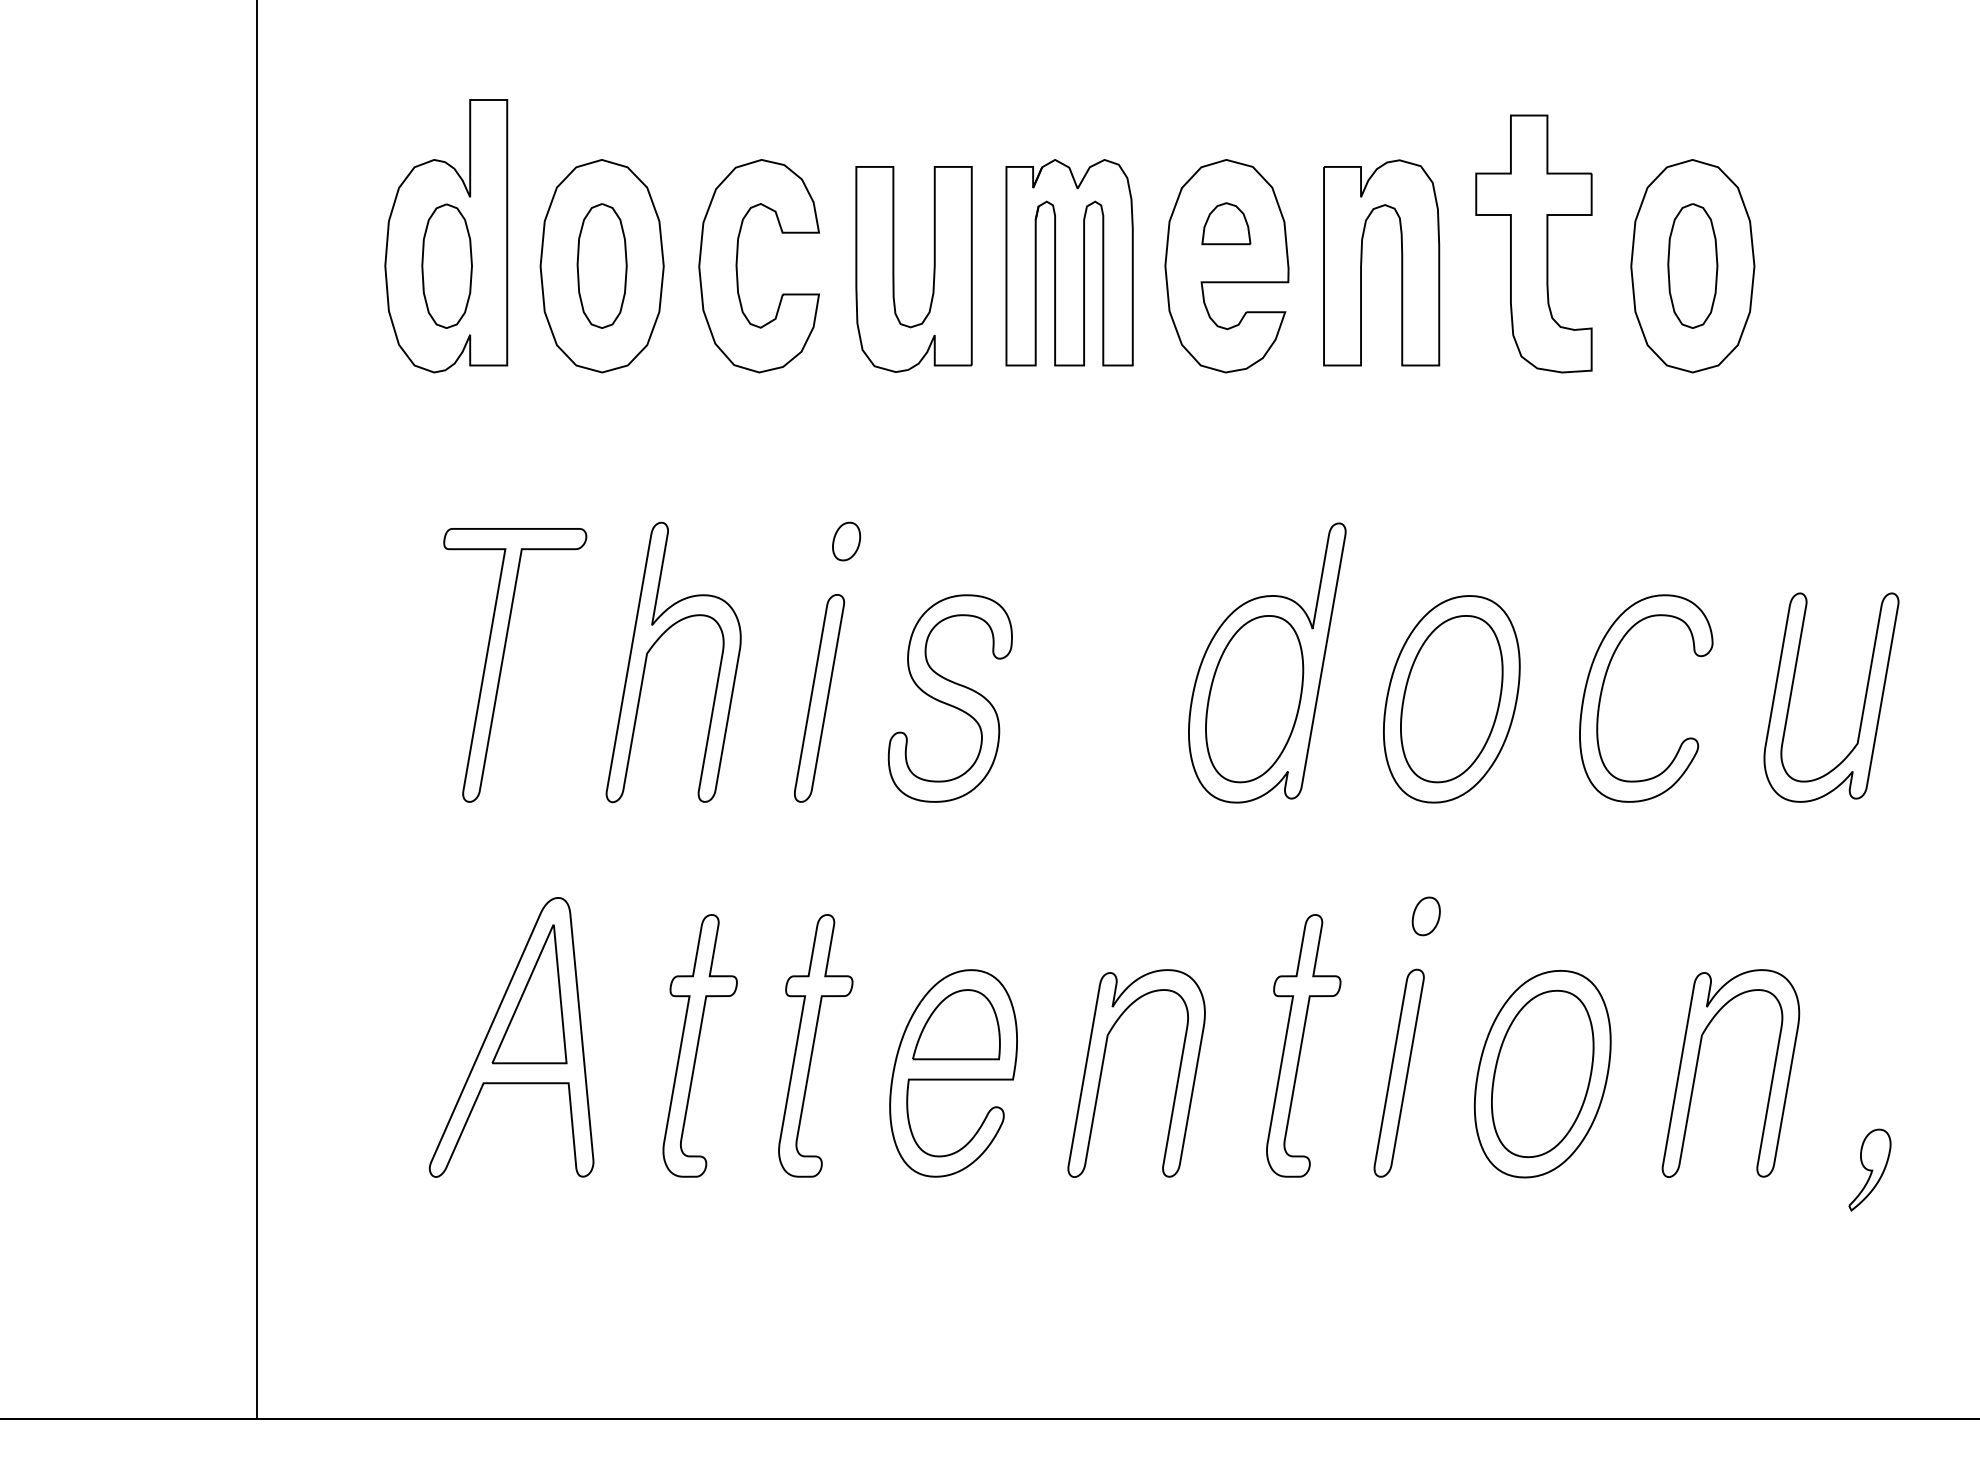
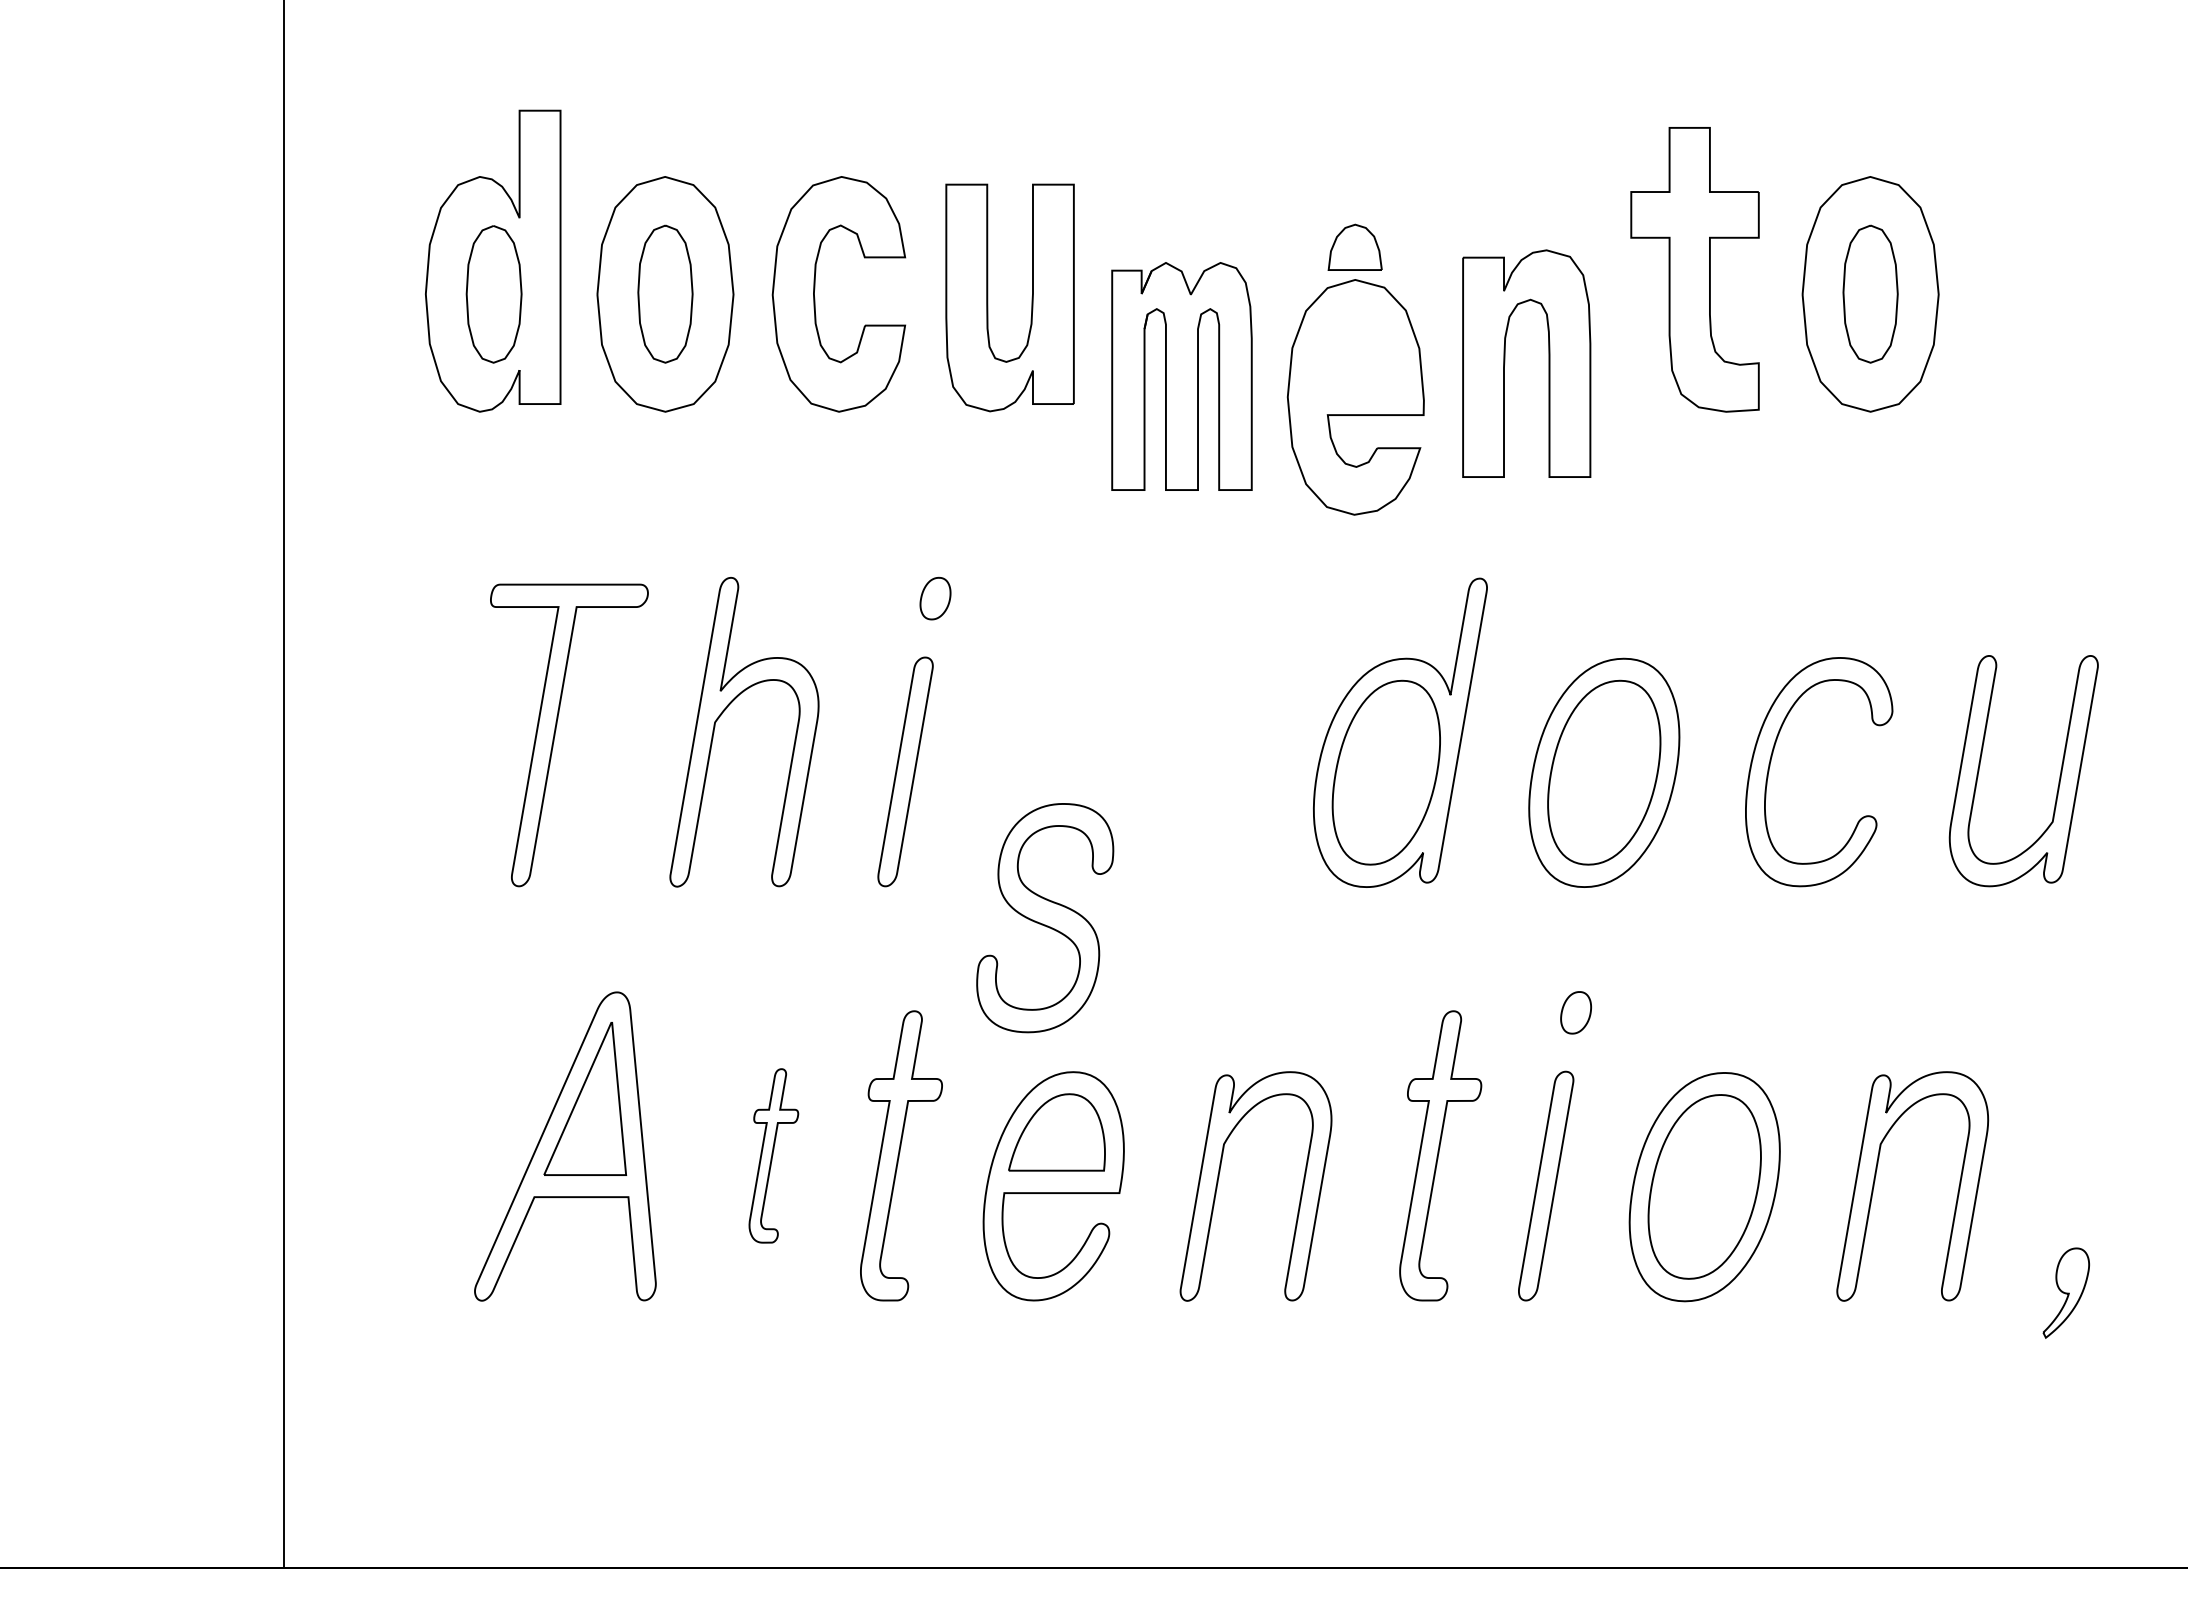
part: (1069, 262) -> (1181, 376), moved
part: (1362, 262) -> (1505, 363), moved
part: (1226, 266) -> (1355, 397), moved
part: (950, 698) -> (1045, 918), moved
part: (699, 1045) -> (773, 1155), size x0.6

